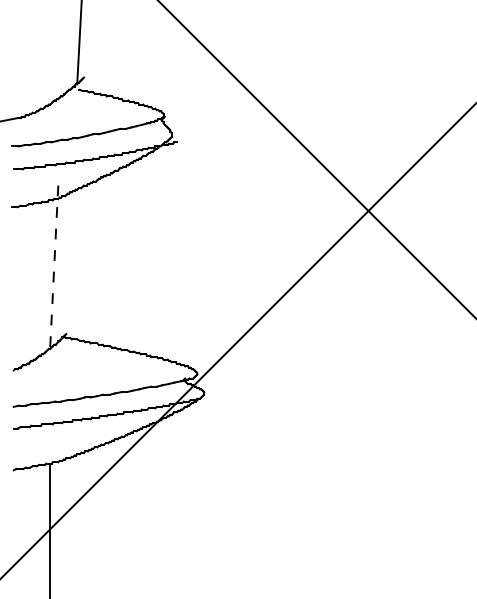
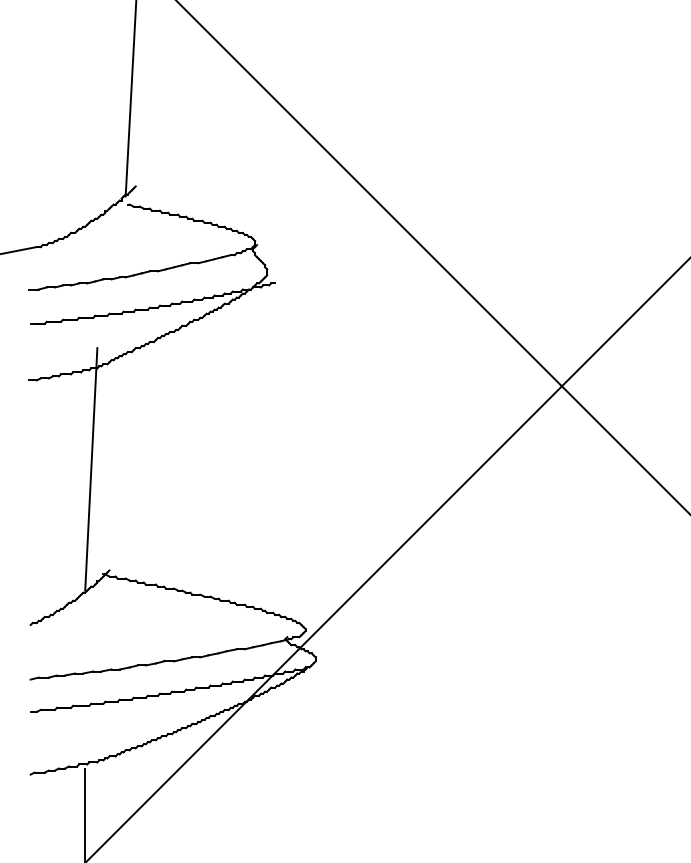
line: (54, 267) -> (91, 470), dashed -> solid

